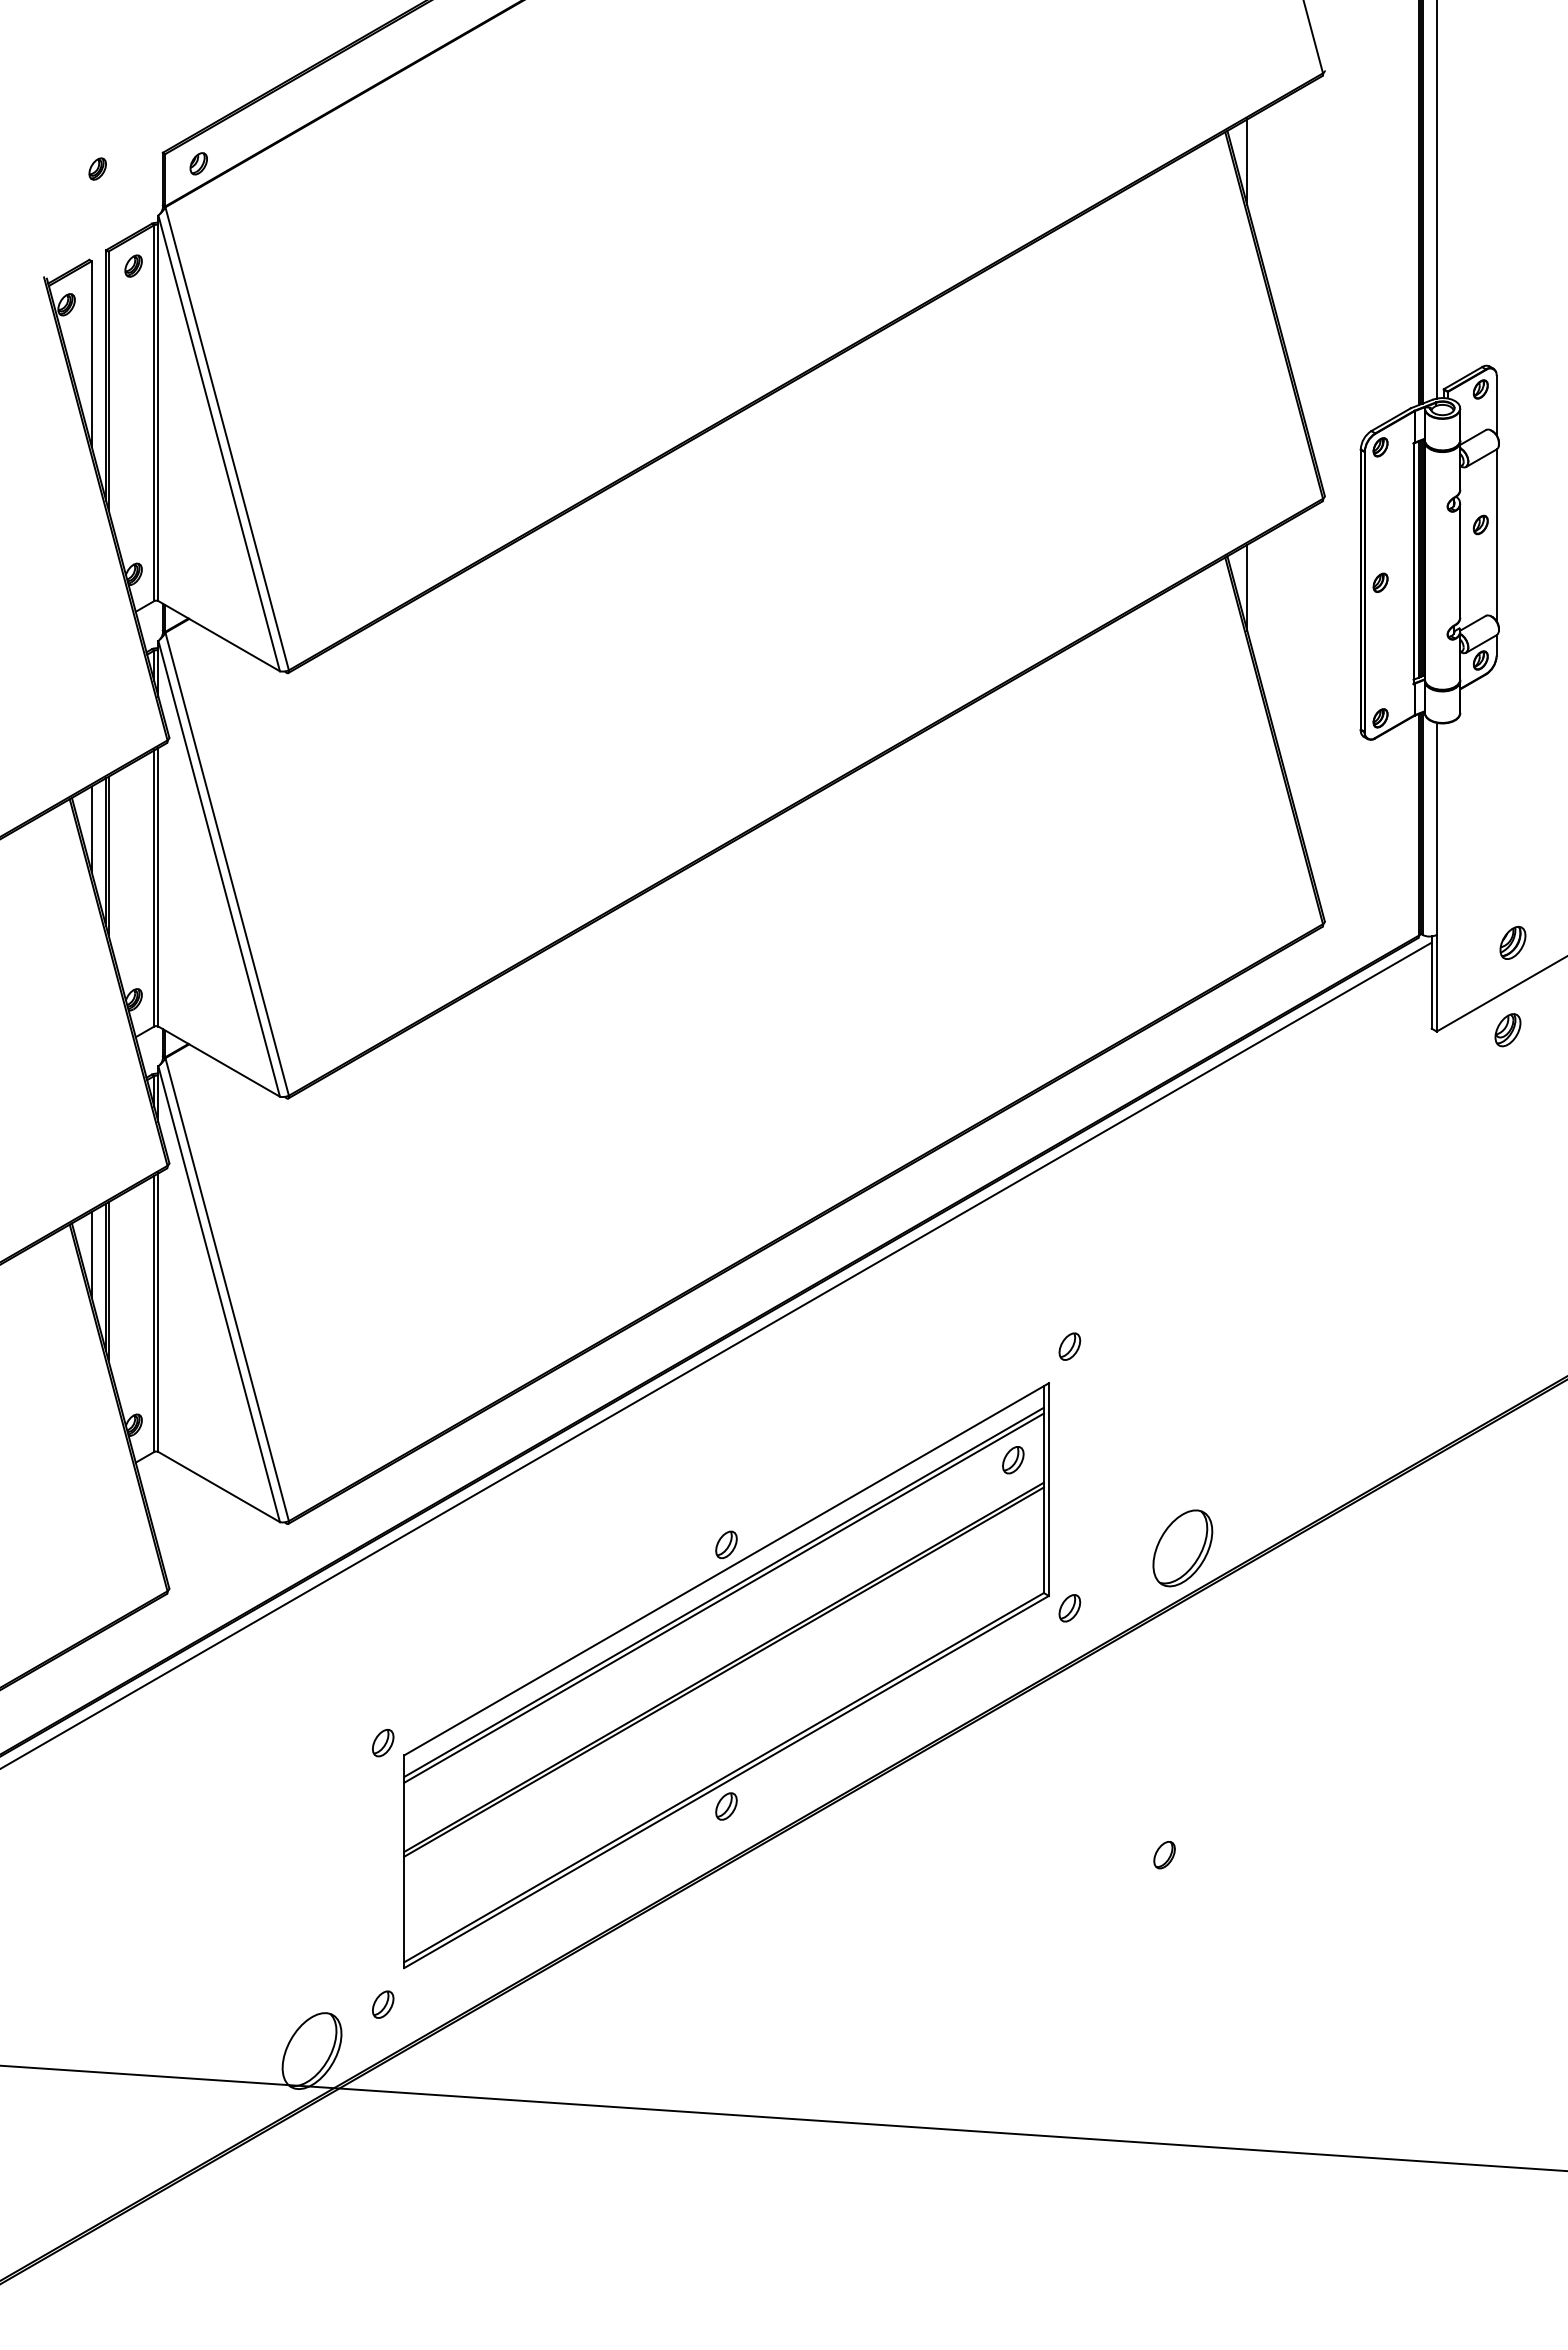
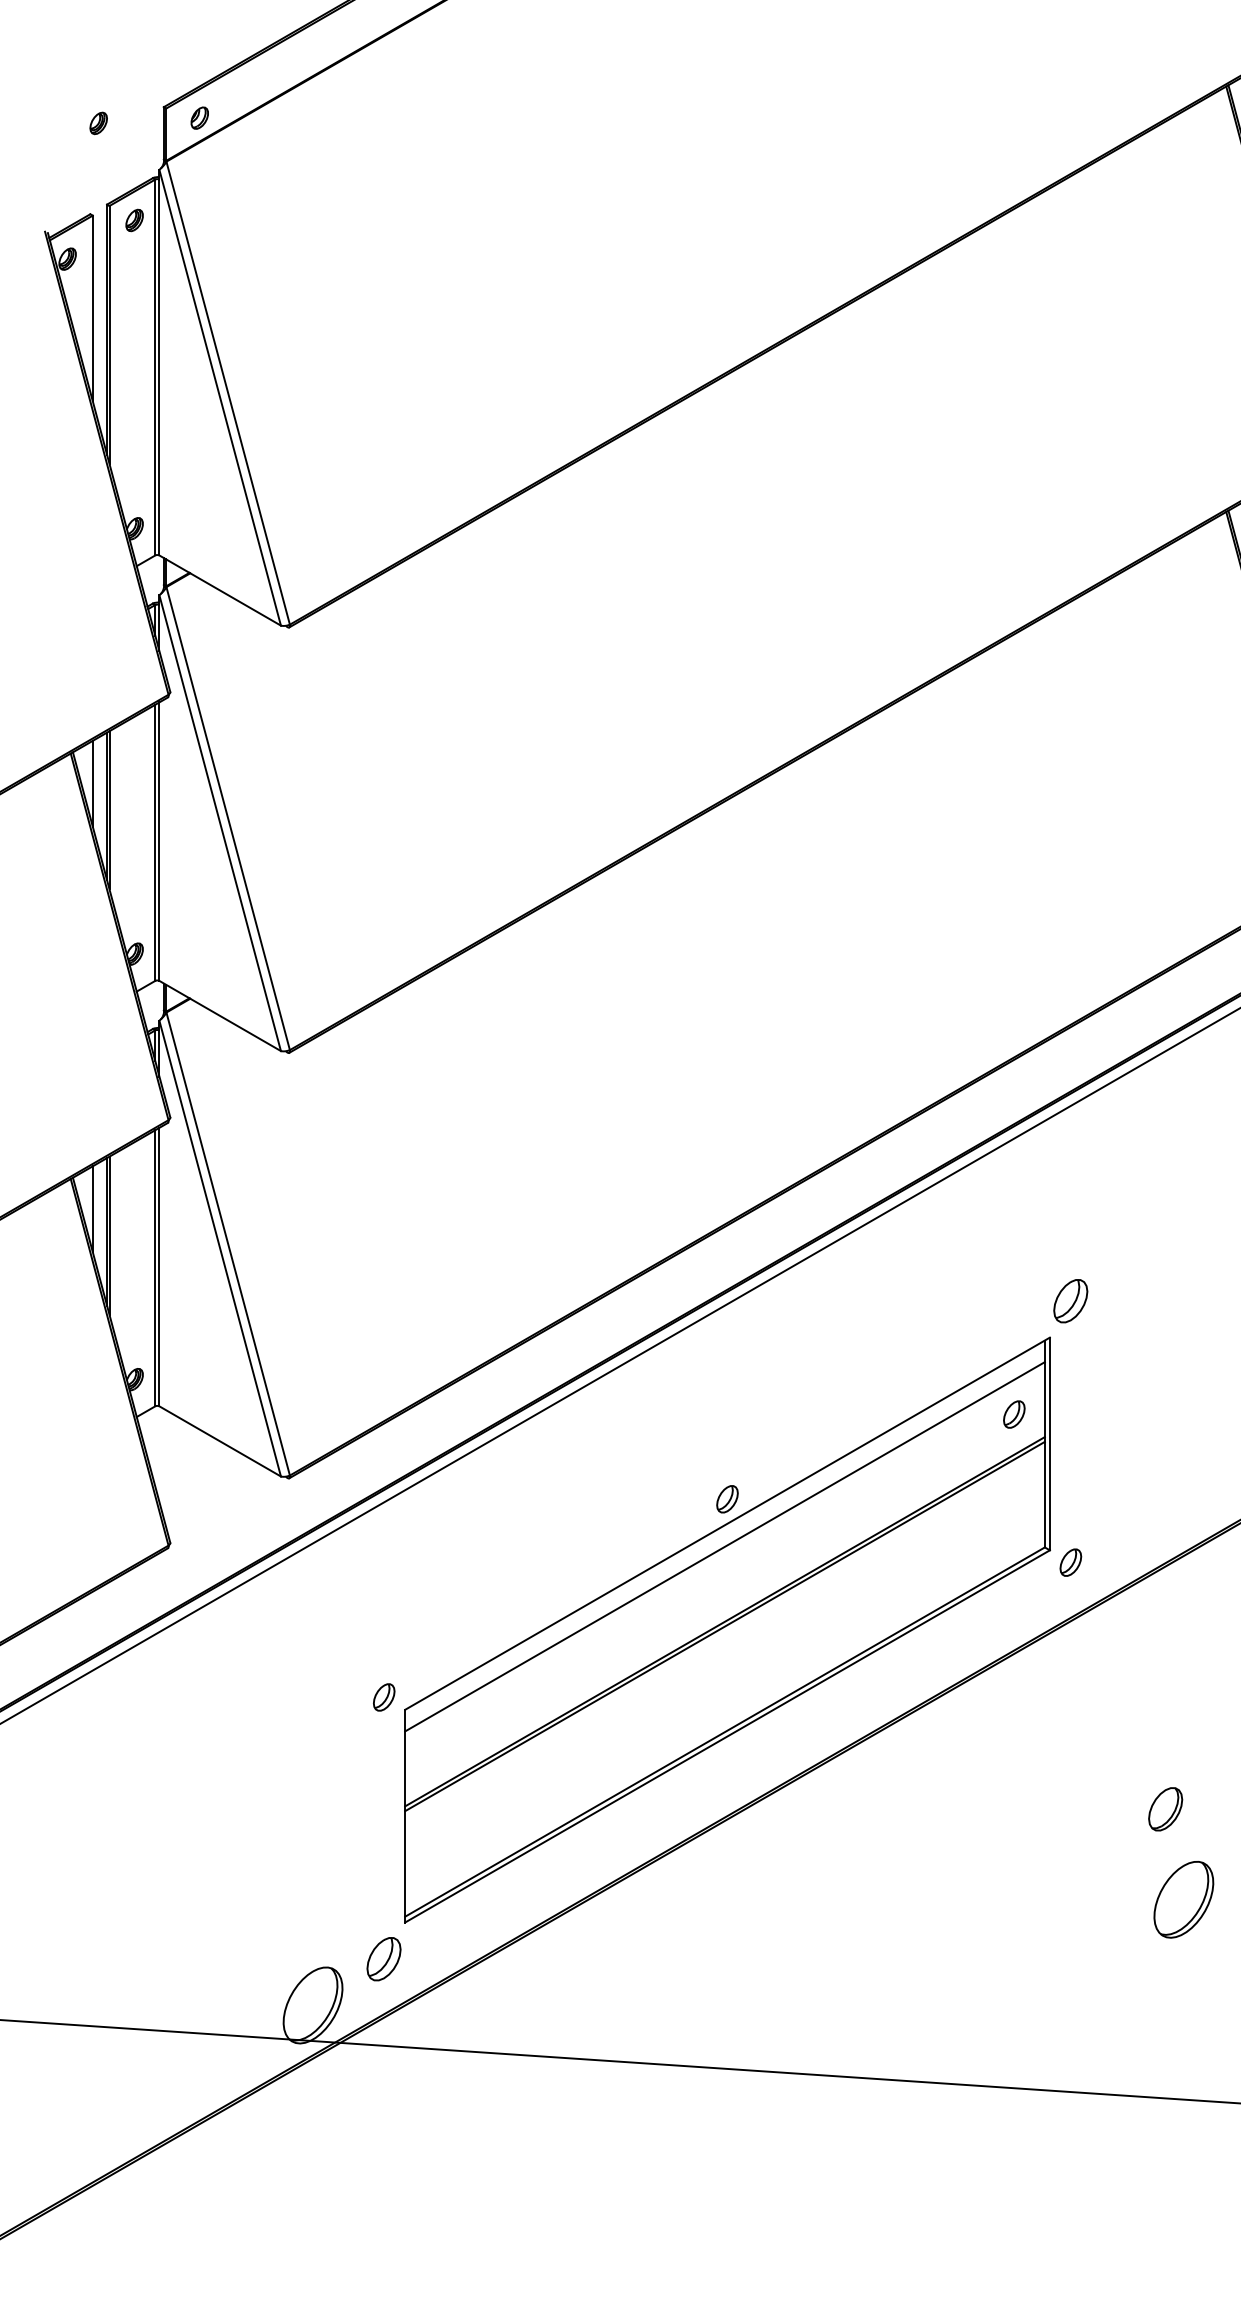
part: (1069, 1346) -> (1070, 1300), size x1.6
part: (1182, 1548) -> (1183, 1899), moved
line: (723, 1597) -> (724, 1551), removed
part: (726, 1806) -> (727, 1760), removed
part: (1164, 1855) -> (1165, 1809), size x1.6
part: (383, 2004) -> (384, 1958), size x1.6

